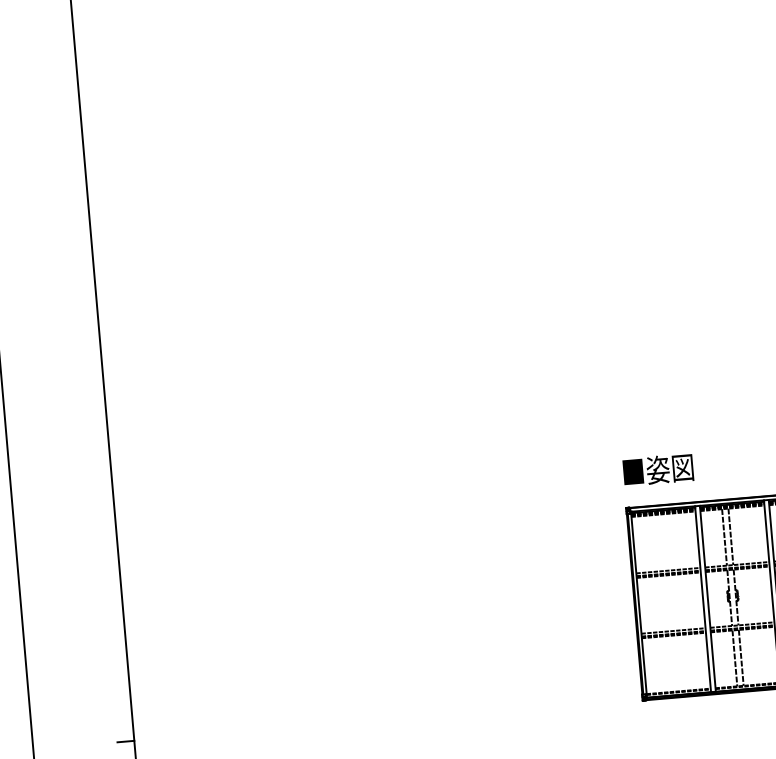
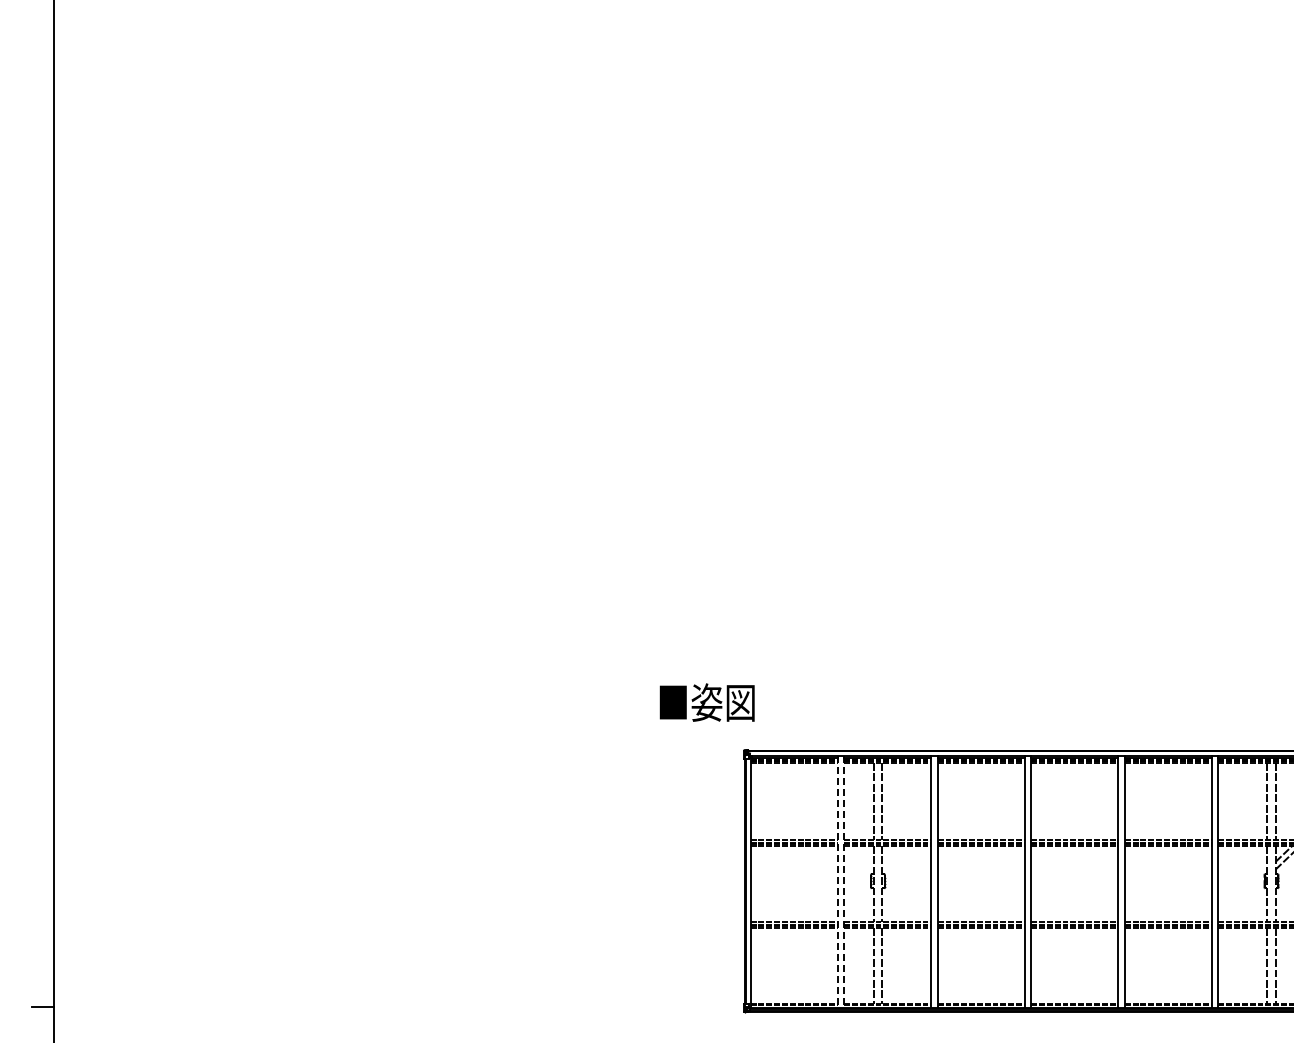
text: (657, 469) -> (706, 702), moved
line: (703, 599) -> (837, 882), solid -> dashed
line: (708, 599) -> (844, 882), solid -> dashed

